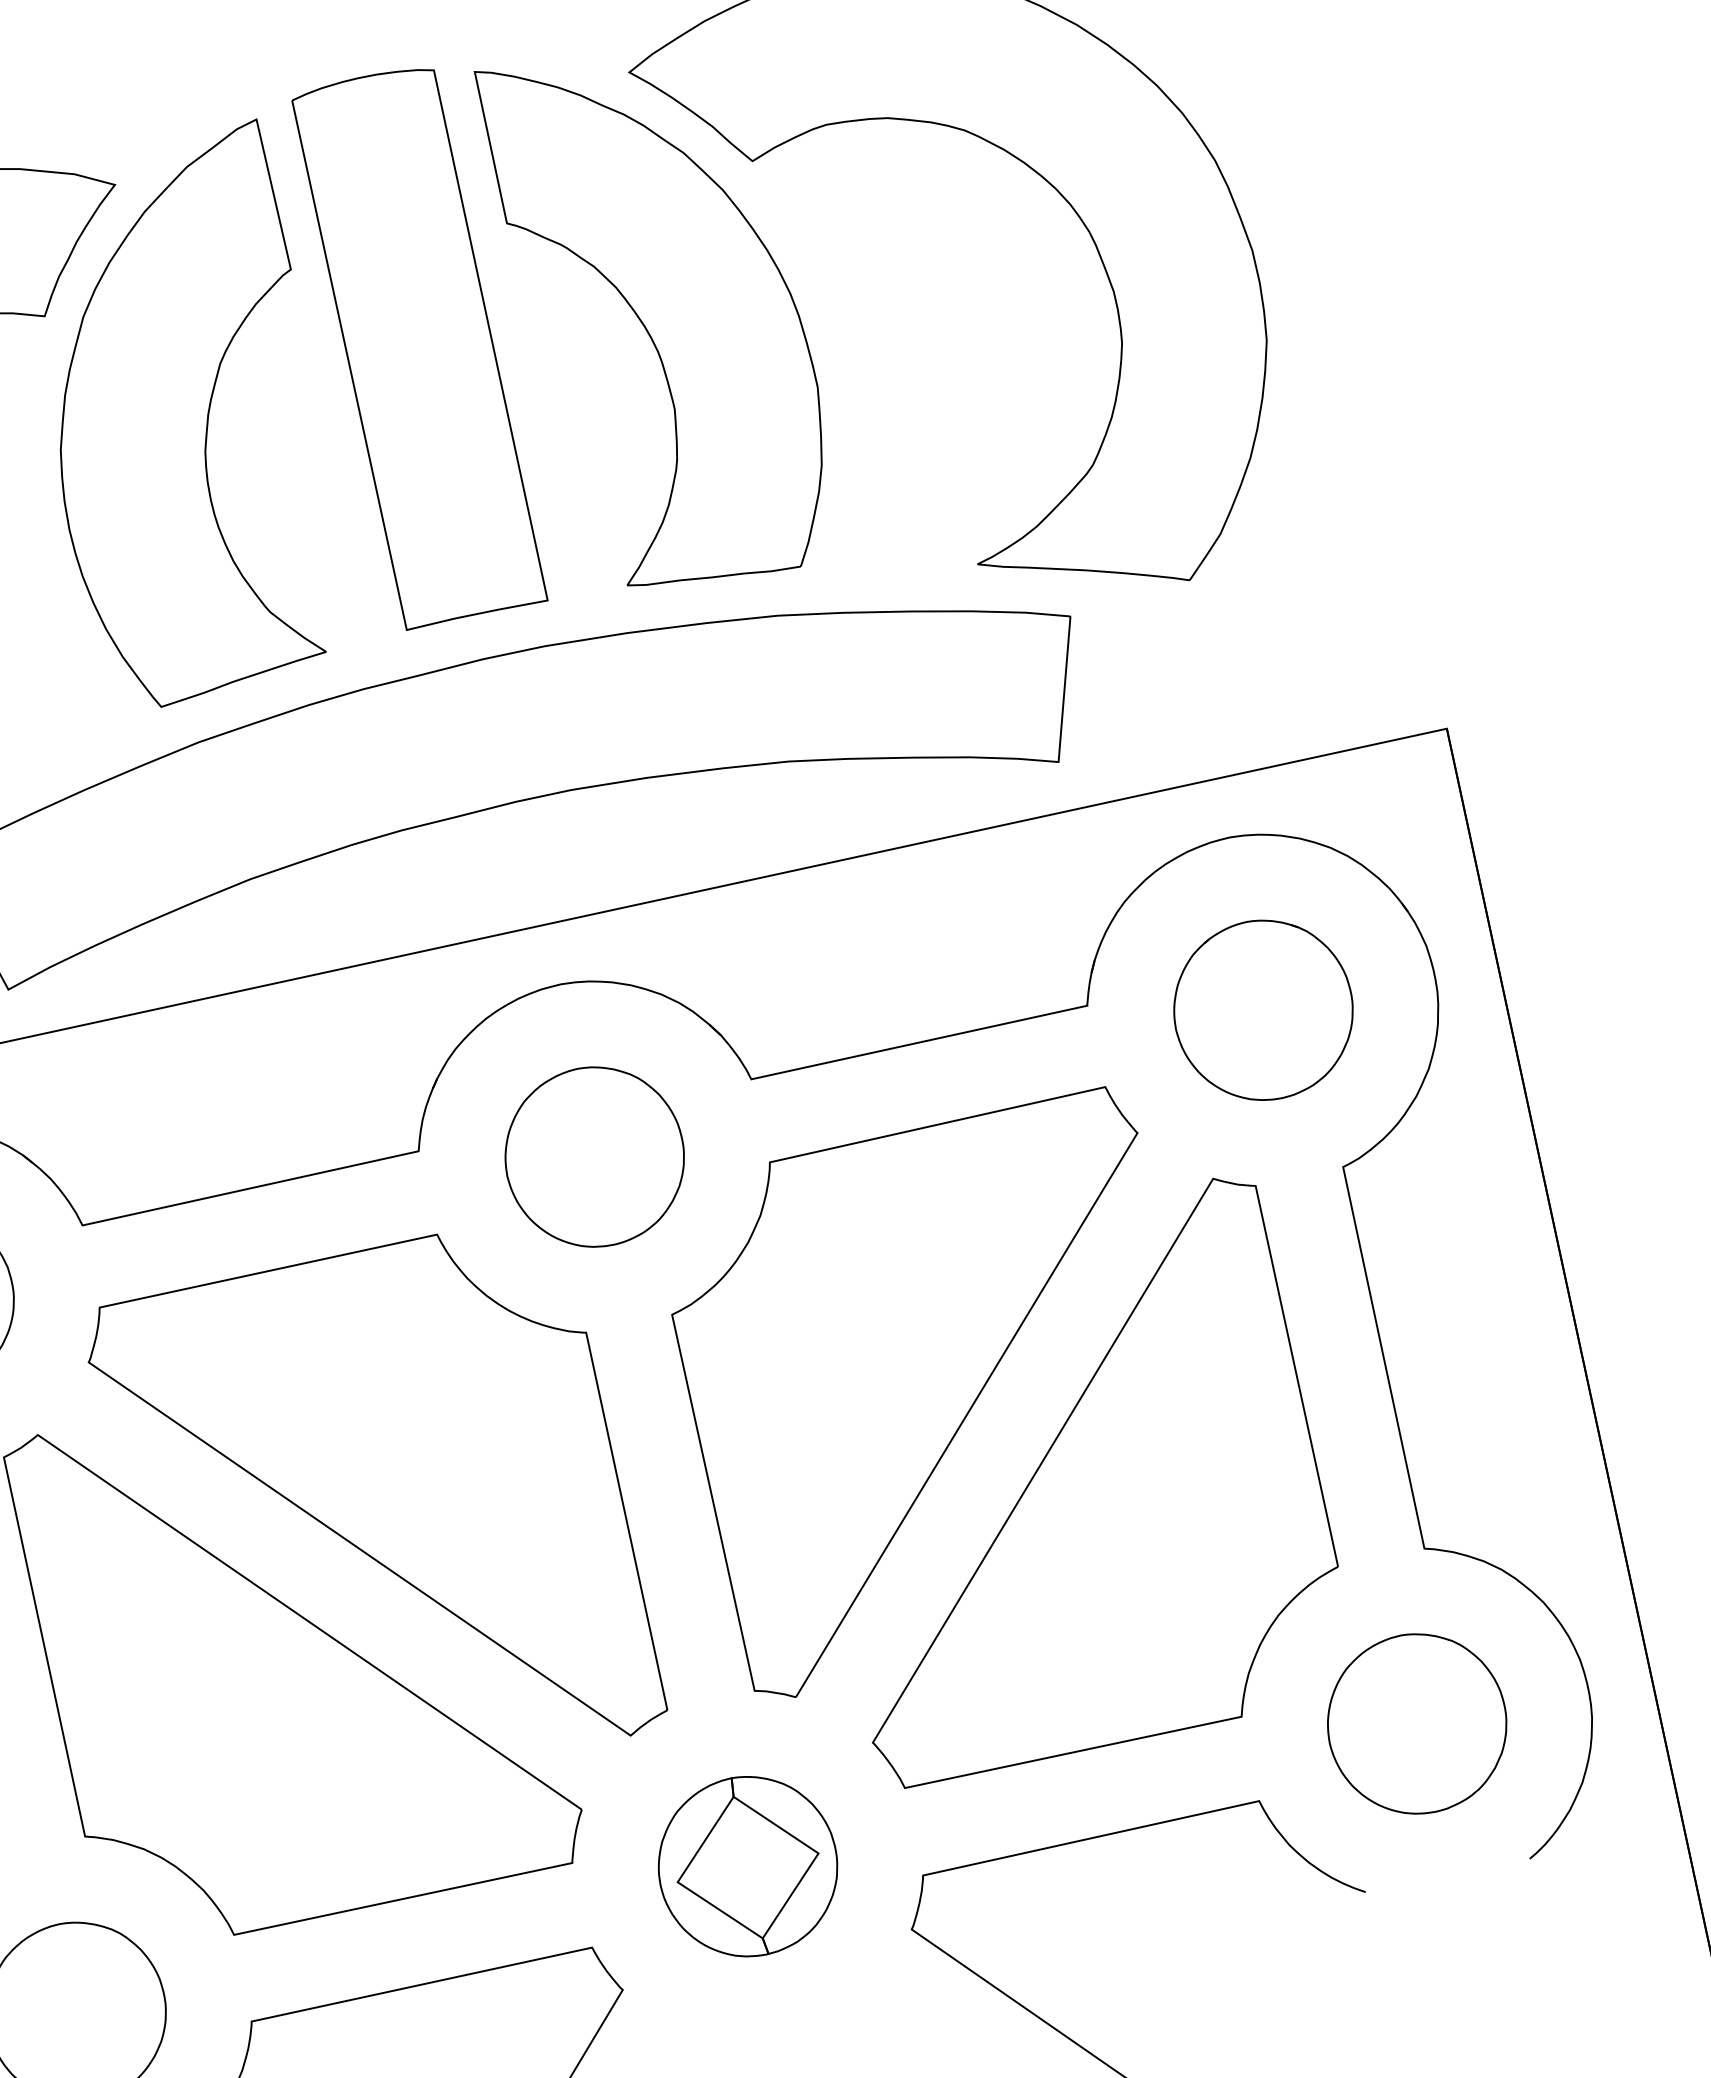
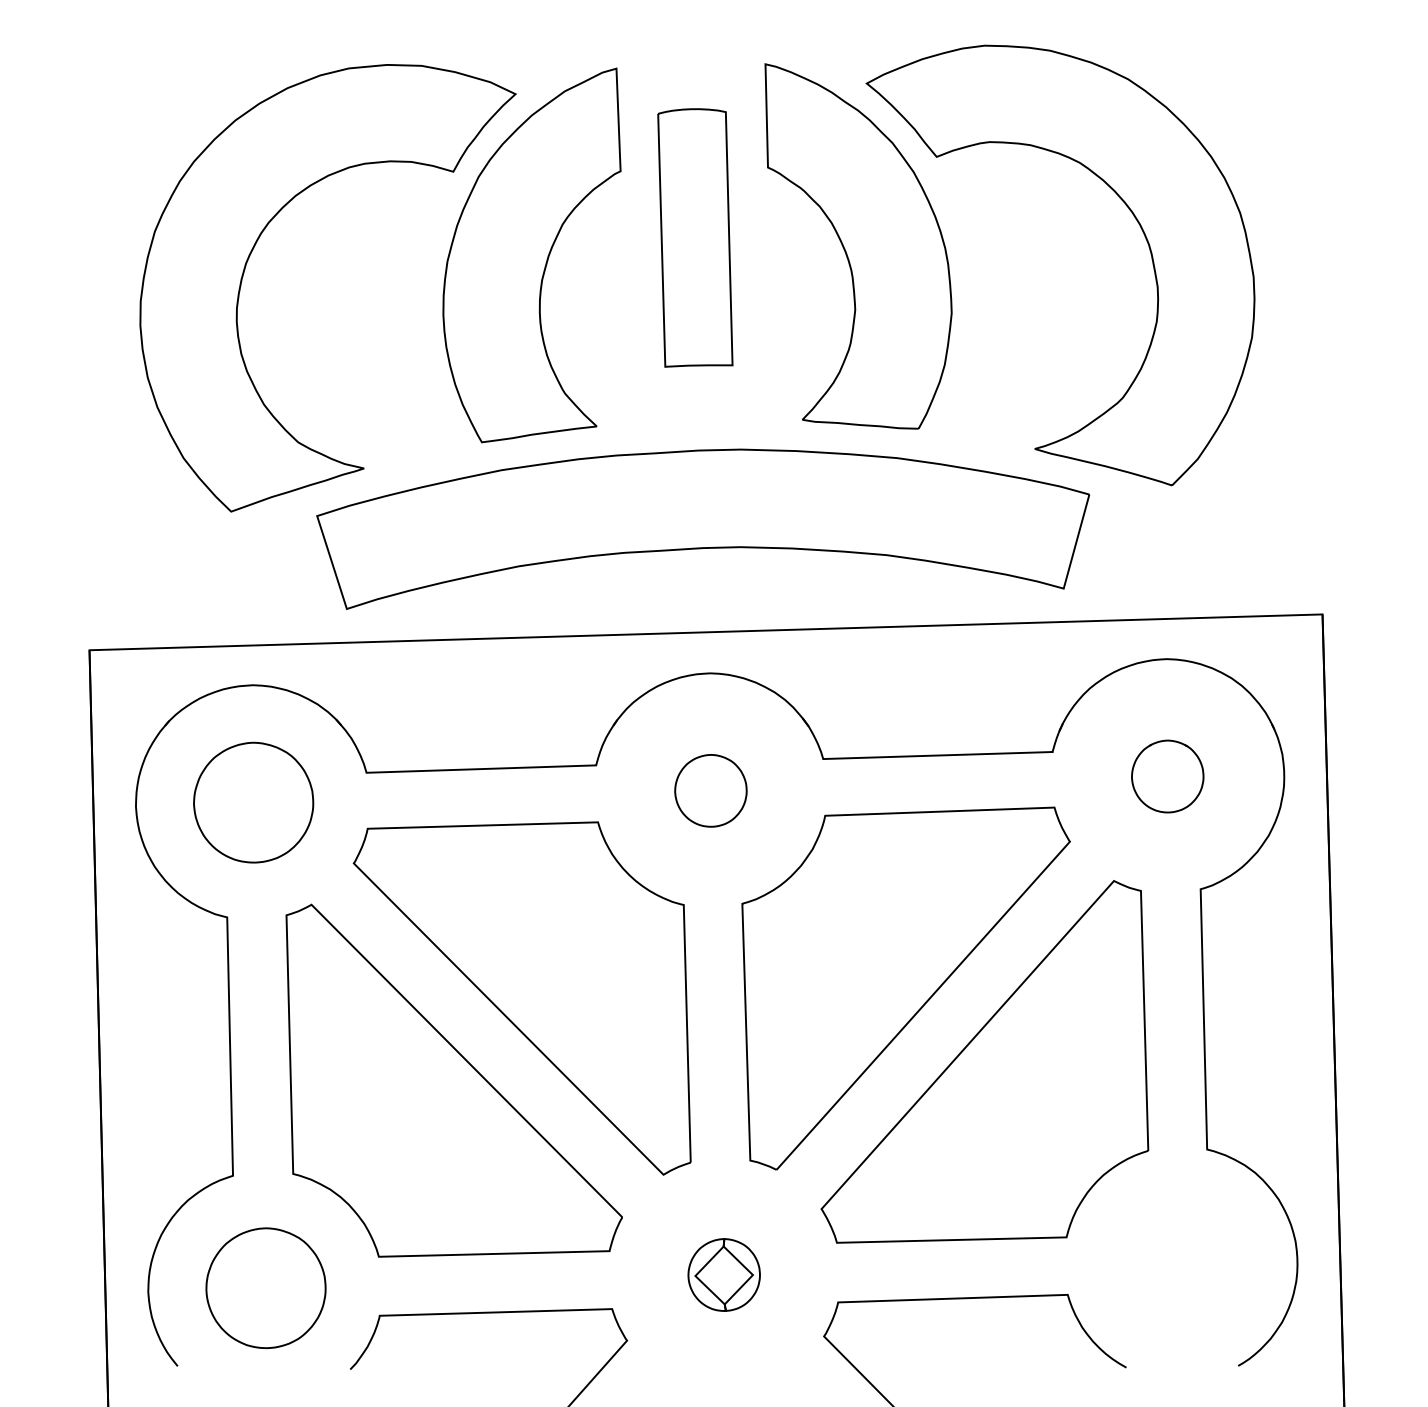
part: (419, 346) -> (695, 237), size x0.7
part: (1263, 1010) -> (1167, 776), size x0.6
part: (593, 1156) -> (710, 790), size x0.6
part: (1416, 1723) -> (1180, 1263), removed
part: (746, 1866) -> (723, 1274), size x0.6

